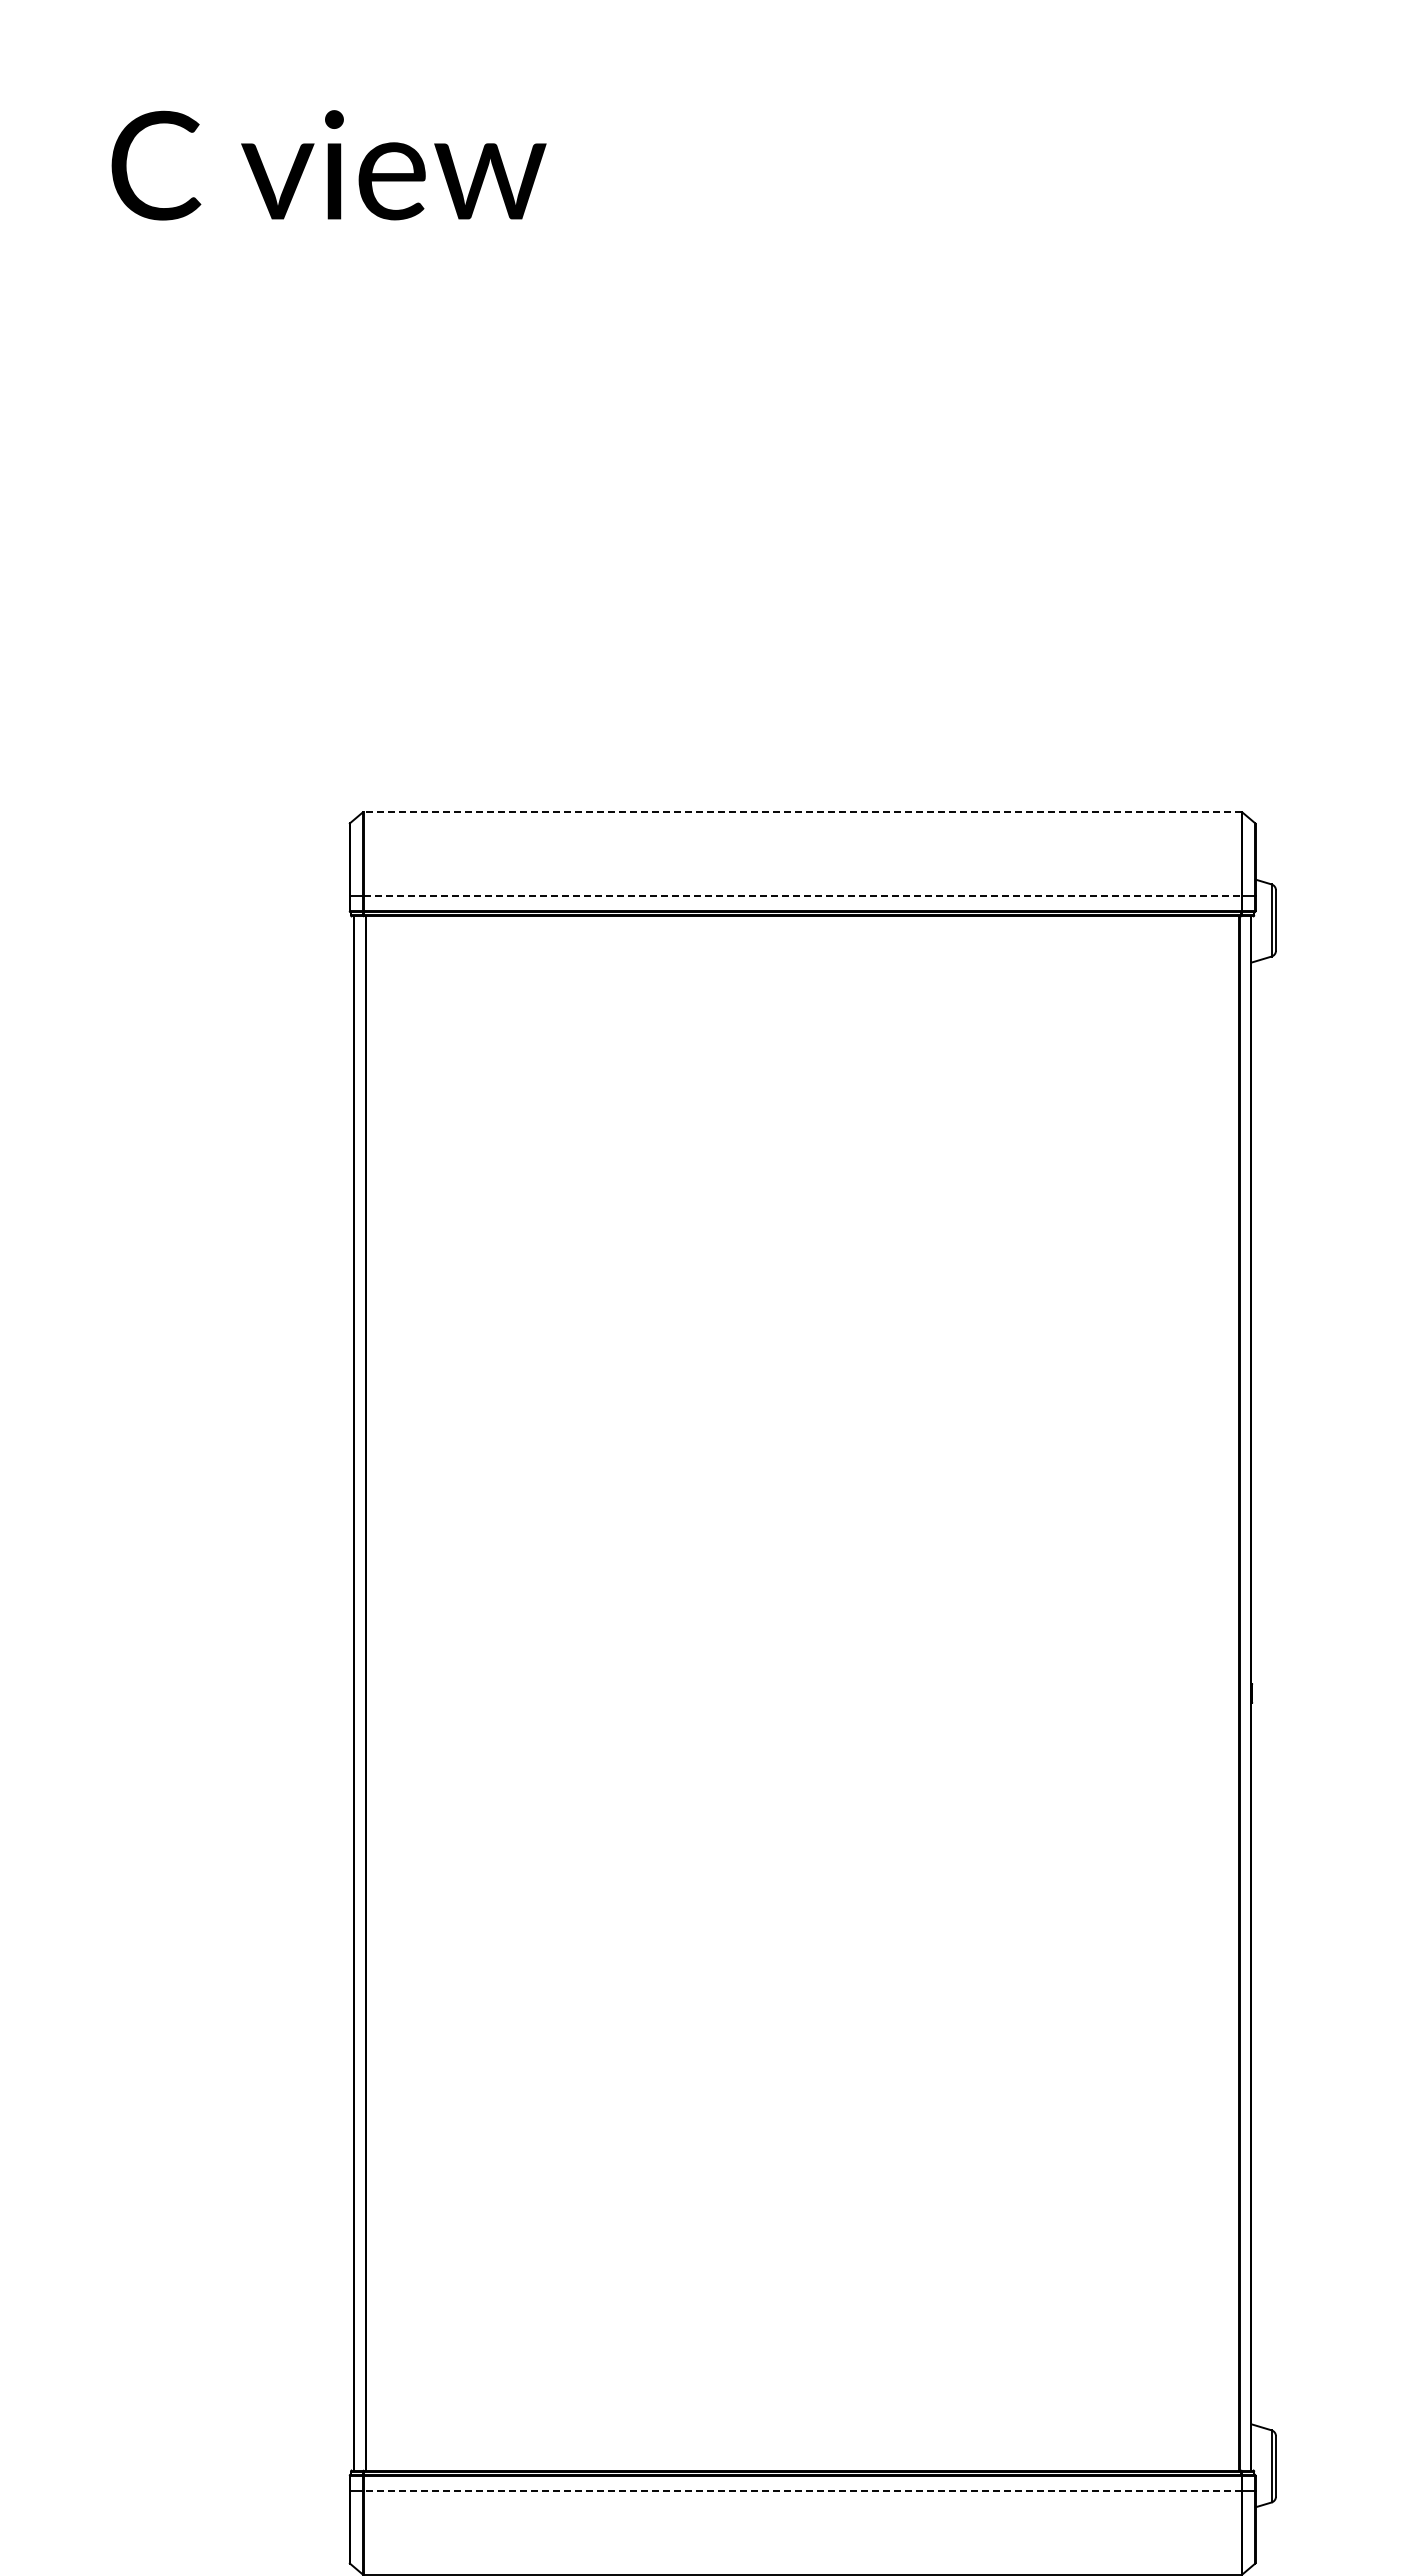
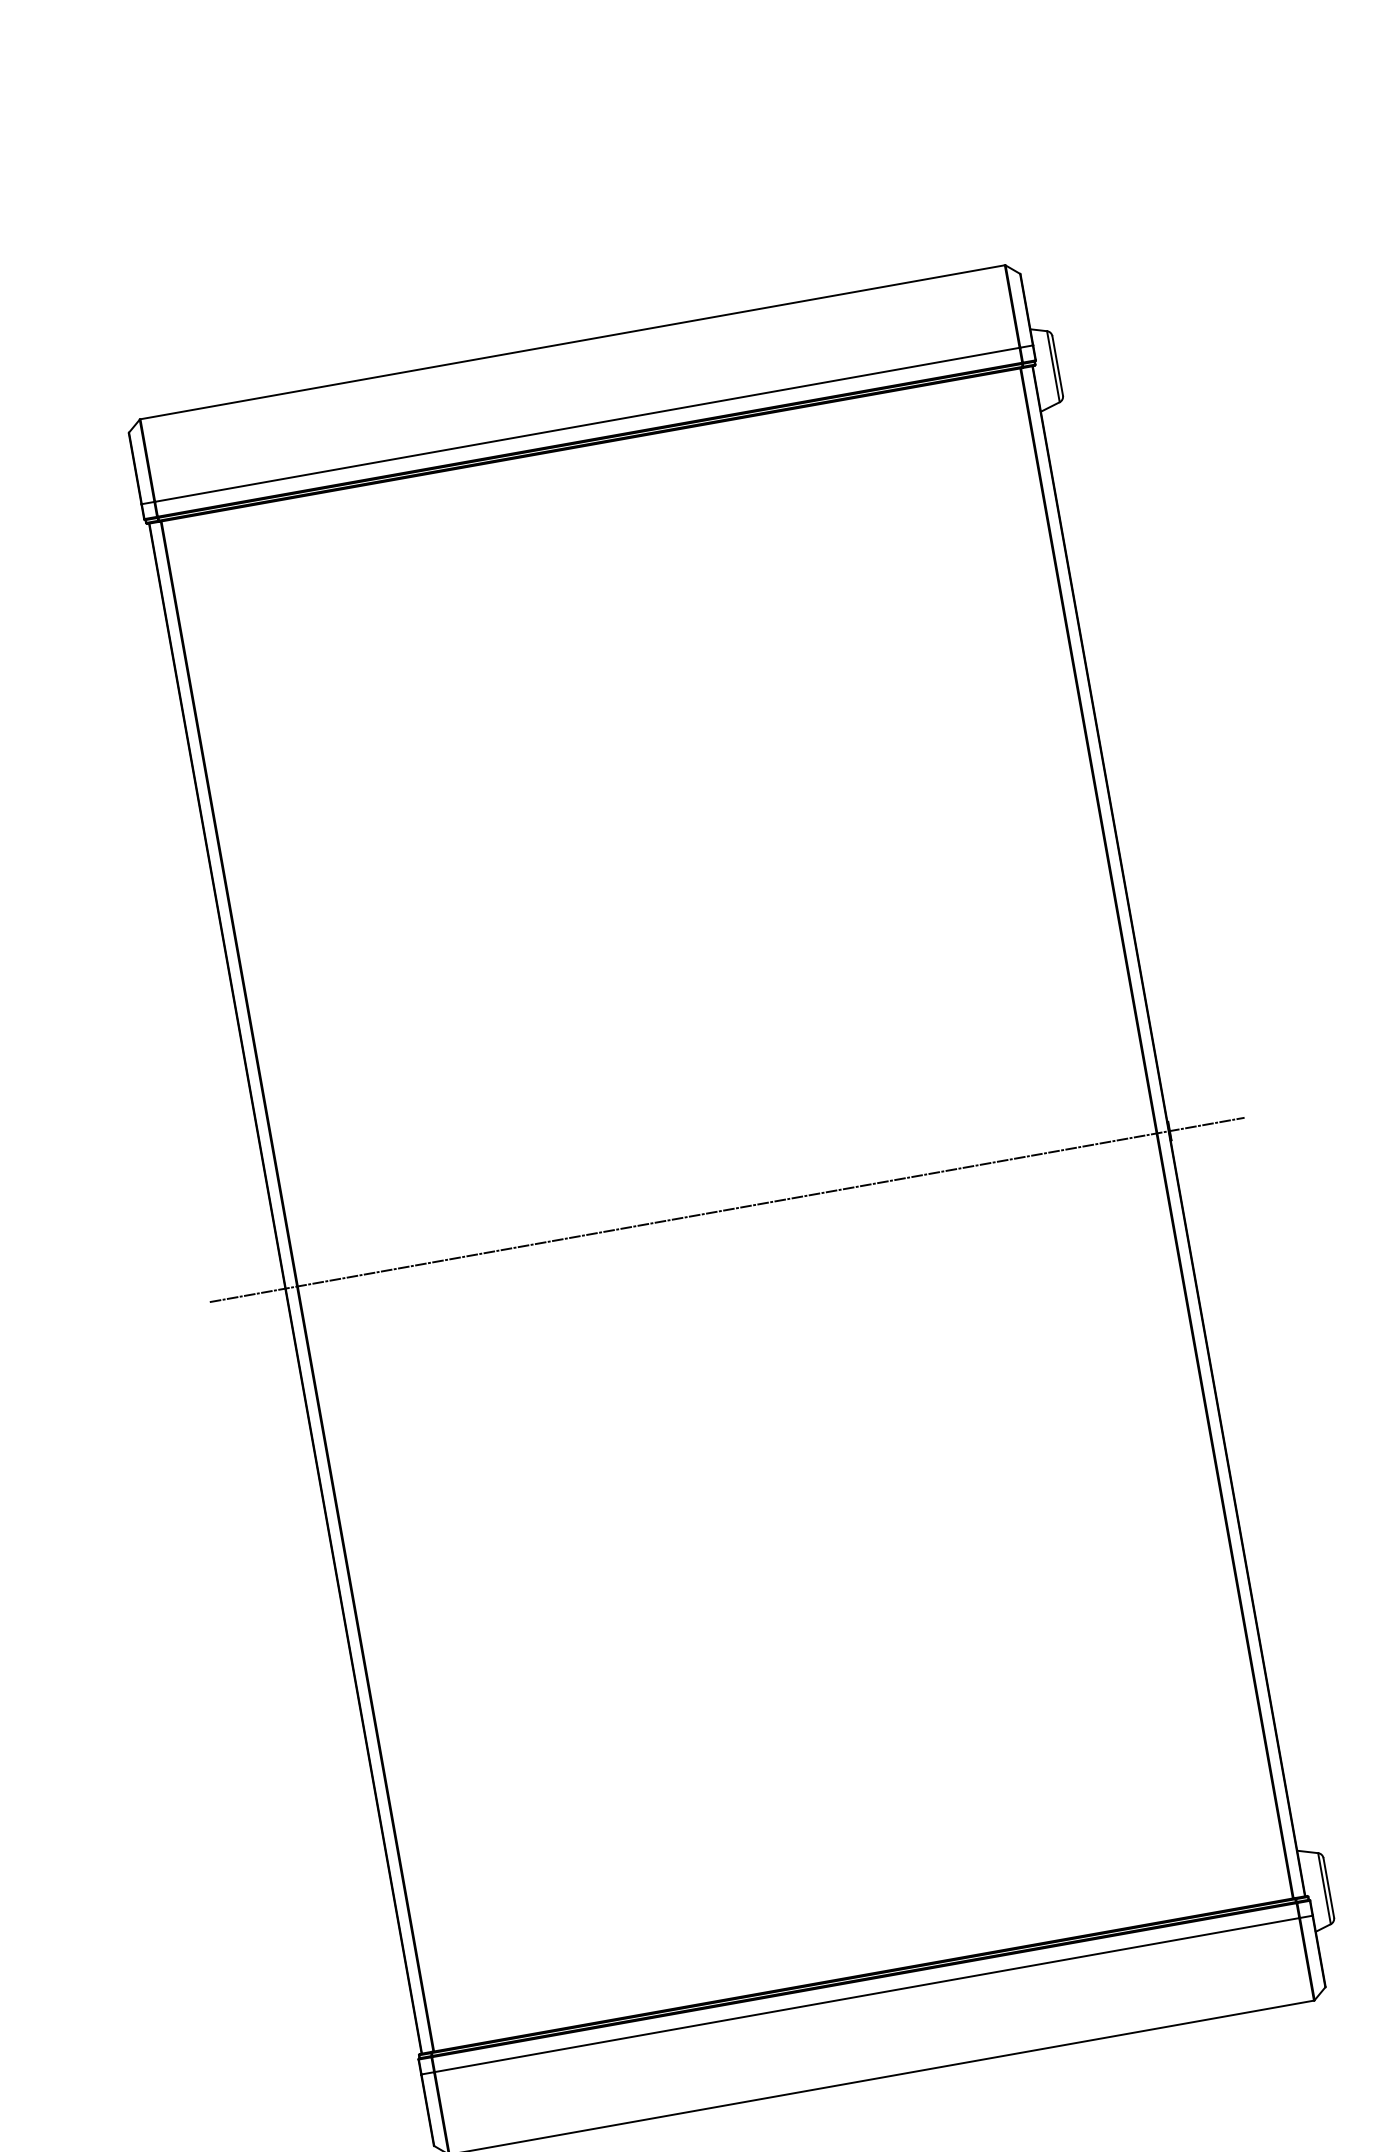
line: (802, 812) -> (572, 342), dashed -> solid
line: (802, 895) -> (587, 424), dashed -> solid
line: (802, 1693) -> (727, 1210), added
line: (802, 2490) -> (866, 1994), dashed -> solid

